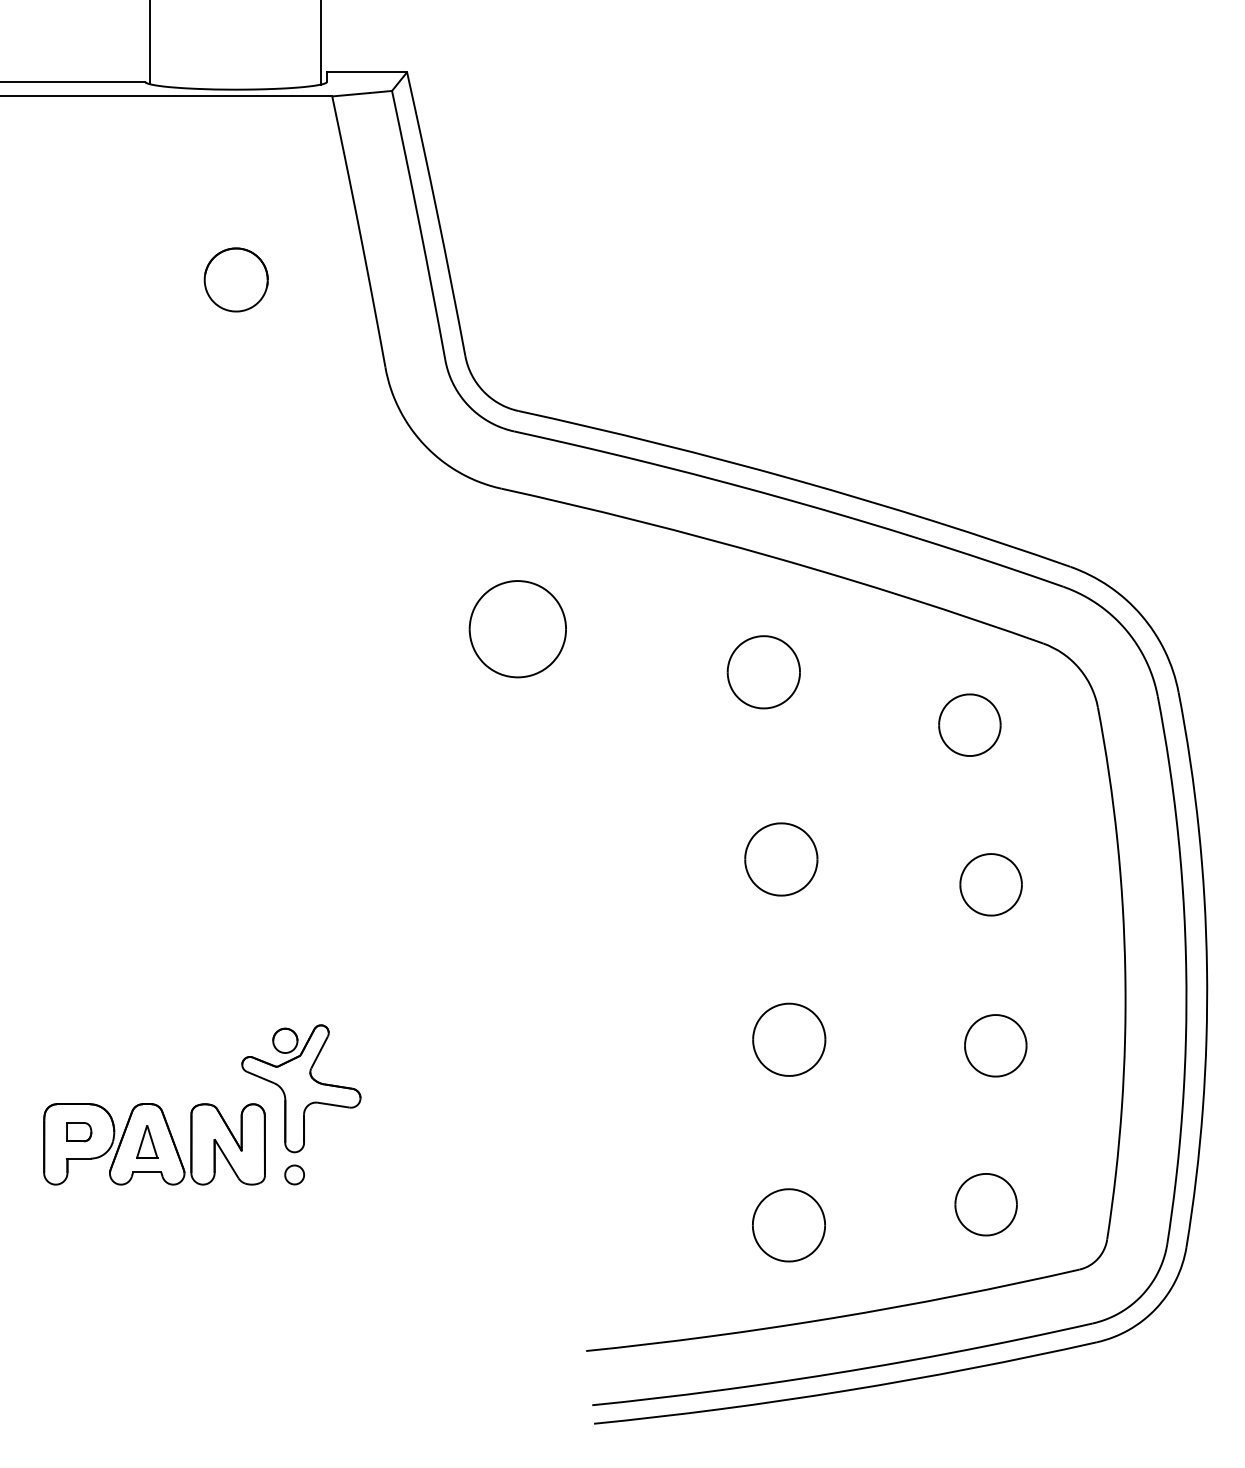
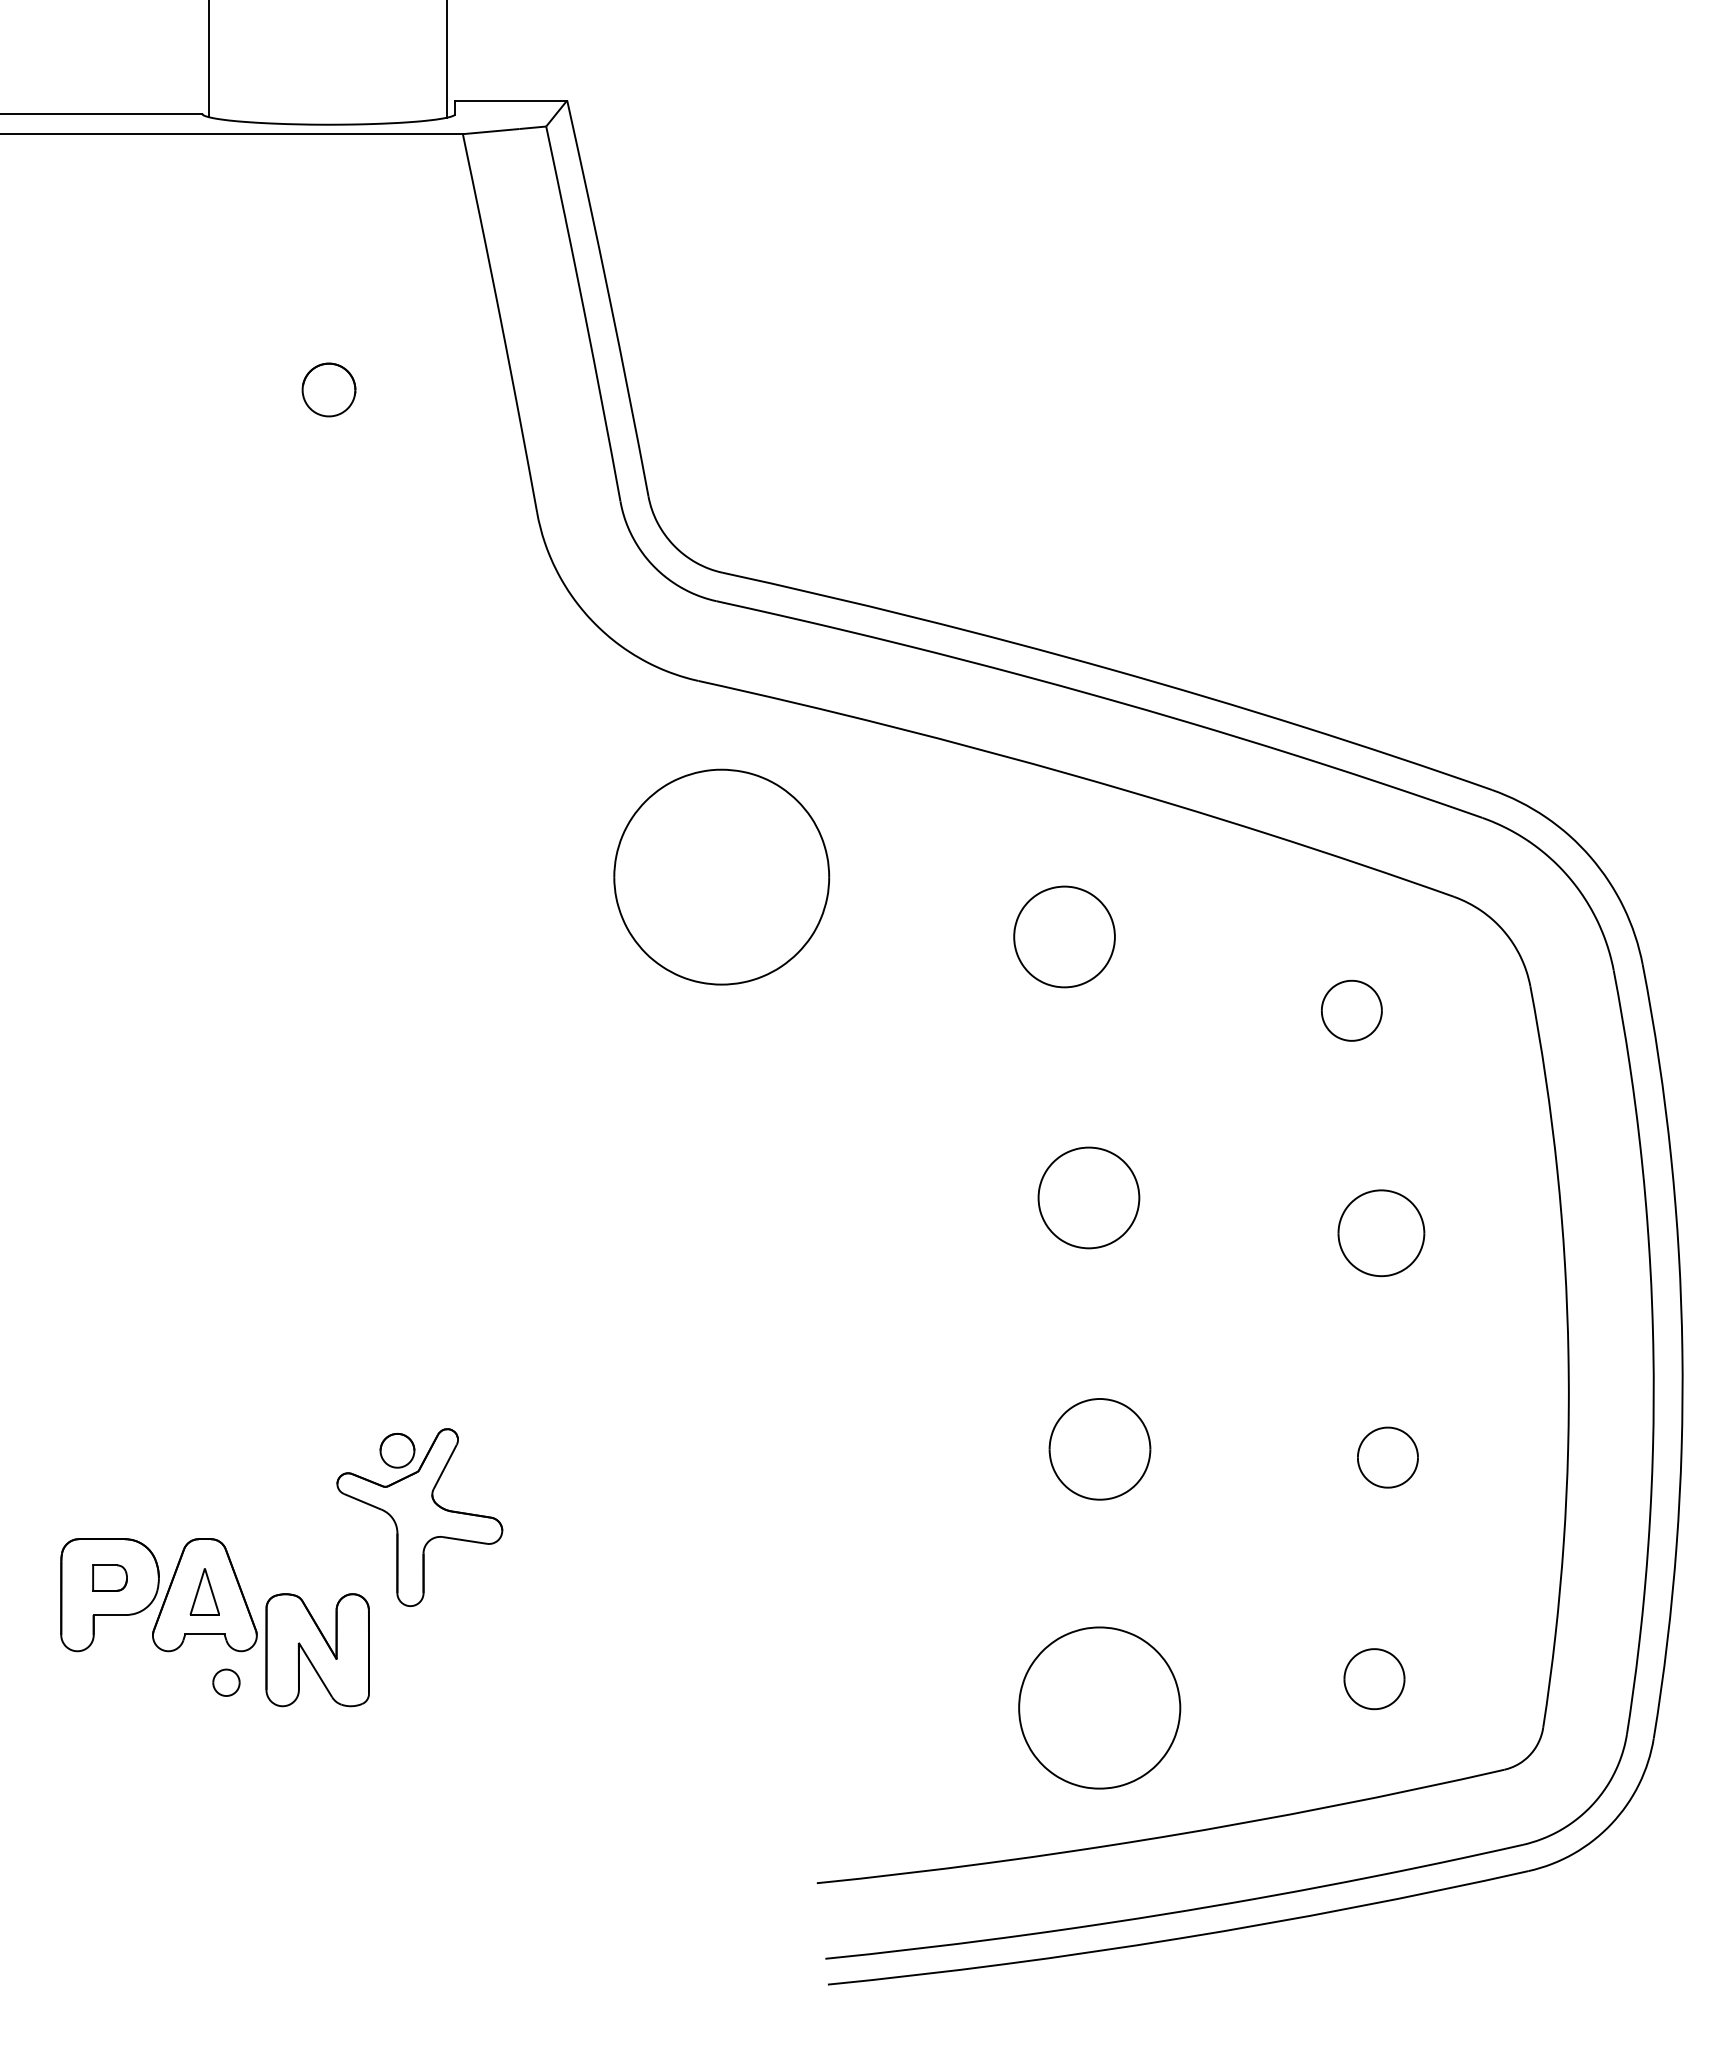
part: (235, 279) -> (328, 389), size x0.6
part: (517, 628) -> (721, 876), size x1.6
part: (969, 725) -> (1351, 1010), size x0.7
part: (995, 1045) -> (1387, 1457), size x0.7
part: (227, 1144) -> (317, 1650), moved
part: (294, 1174) -> (226, 1682), moved
part: (986, 1204) -> (1374, 1678), size x0.7
part: (788, 1224) -> (1099, 1707), size x1.6

